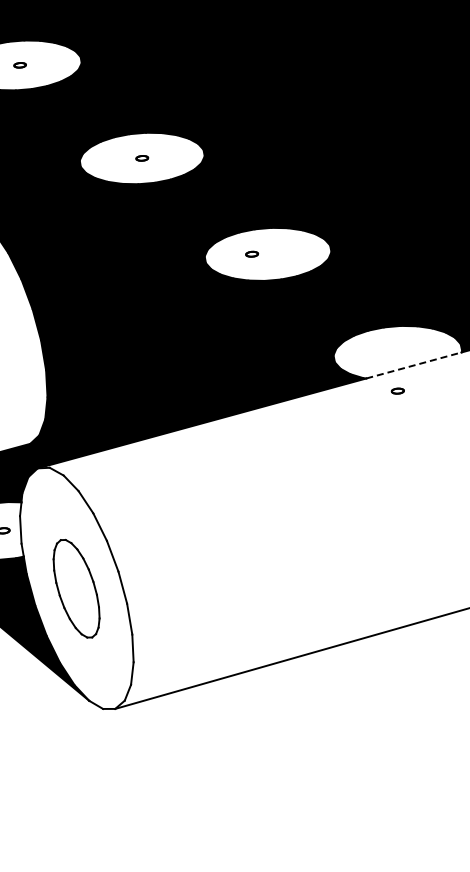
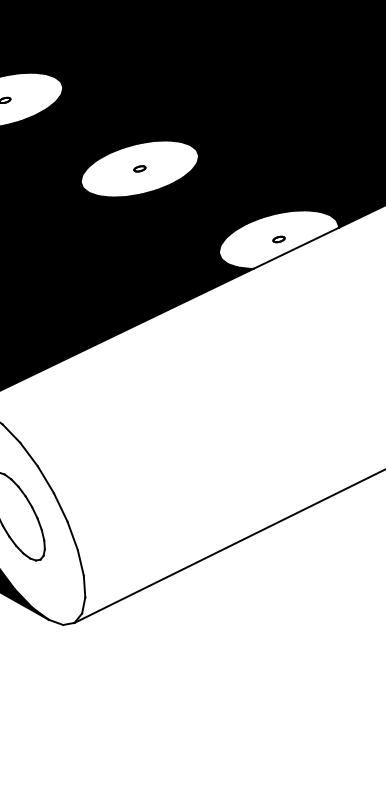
part: (252, 253) -> (140, 168), moved
line: (414, 365) -> (296, 248), dashed -> solid
part: (397, 390) -> (278, 238), moved

